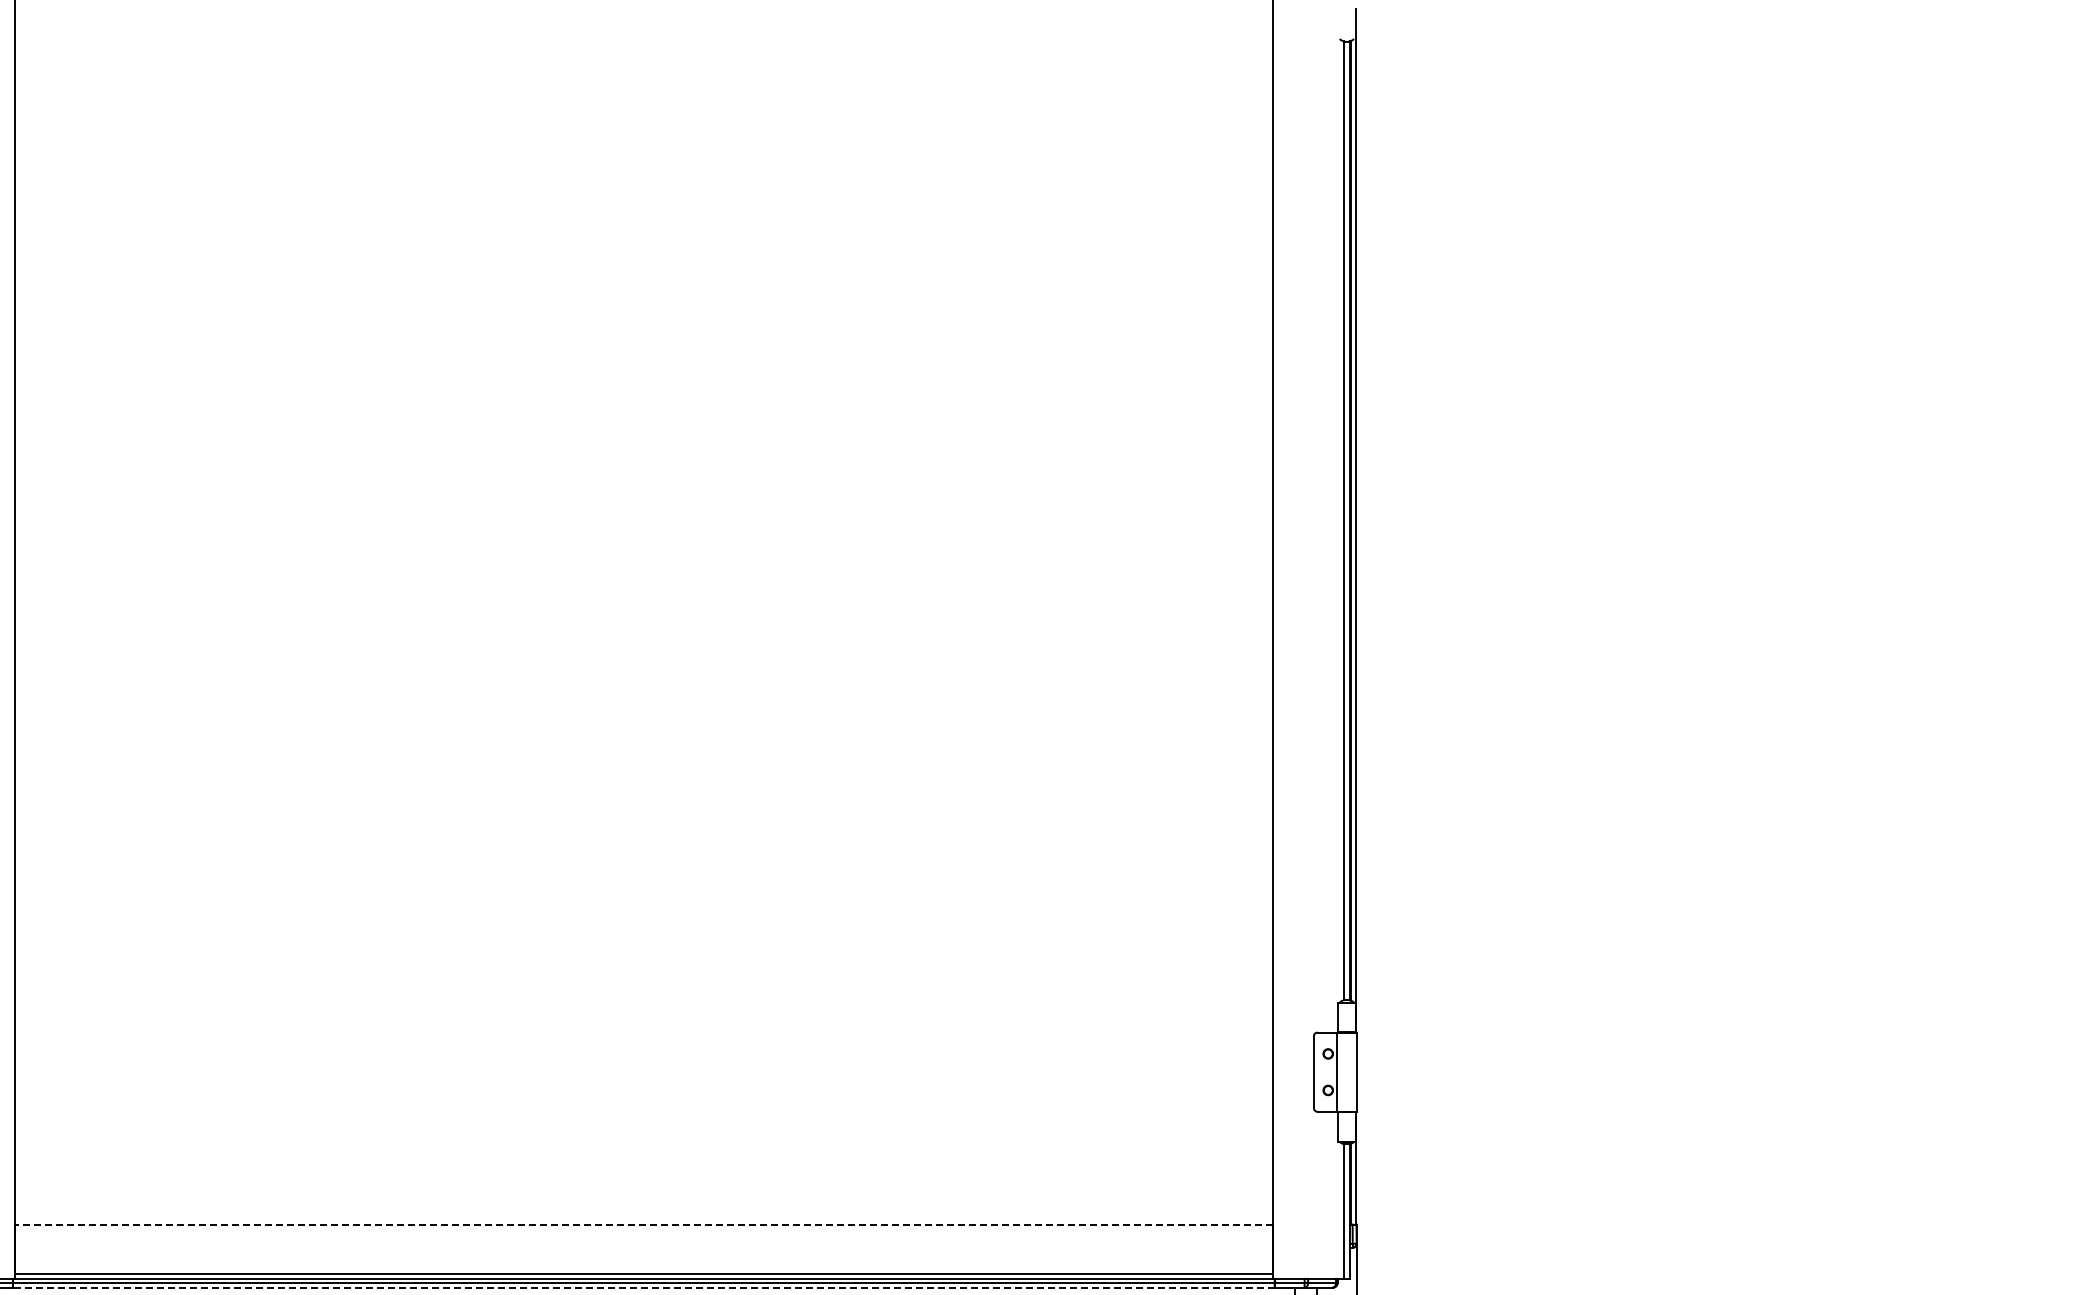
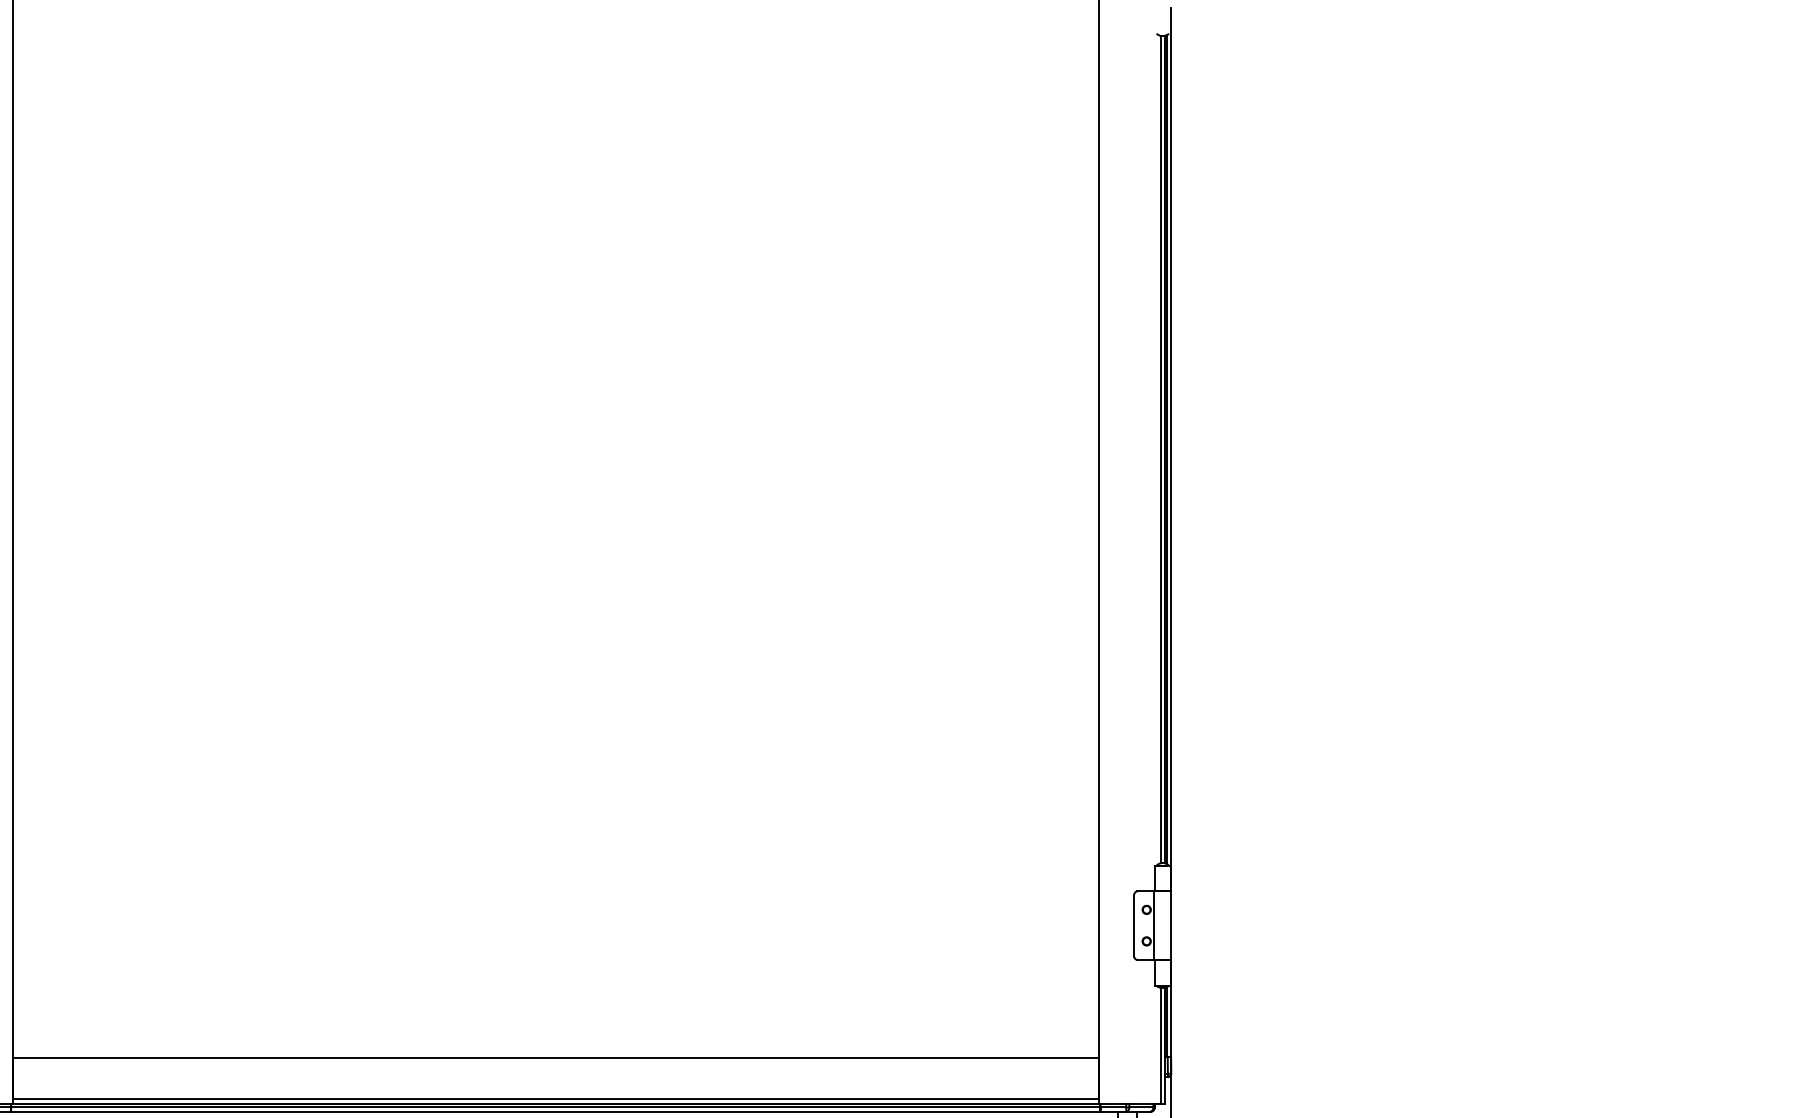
line: (644, 1225) -> (556, 1057), dashed -> solid
line: (643, 1287) -> (555, 1111), dashed -> solid

